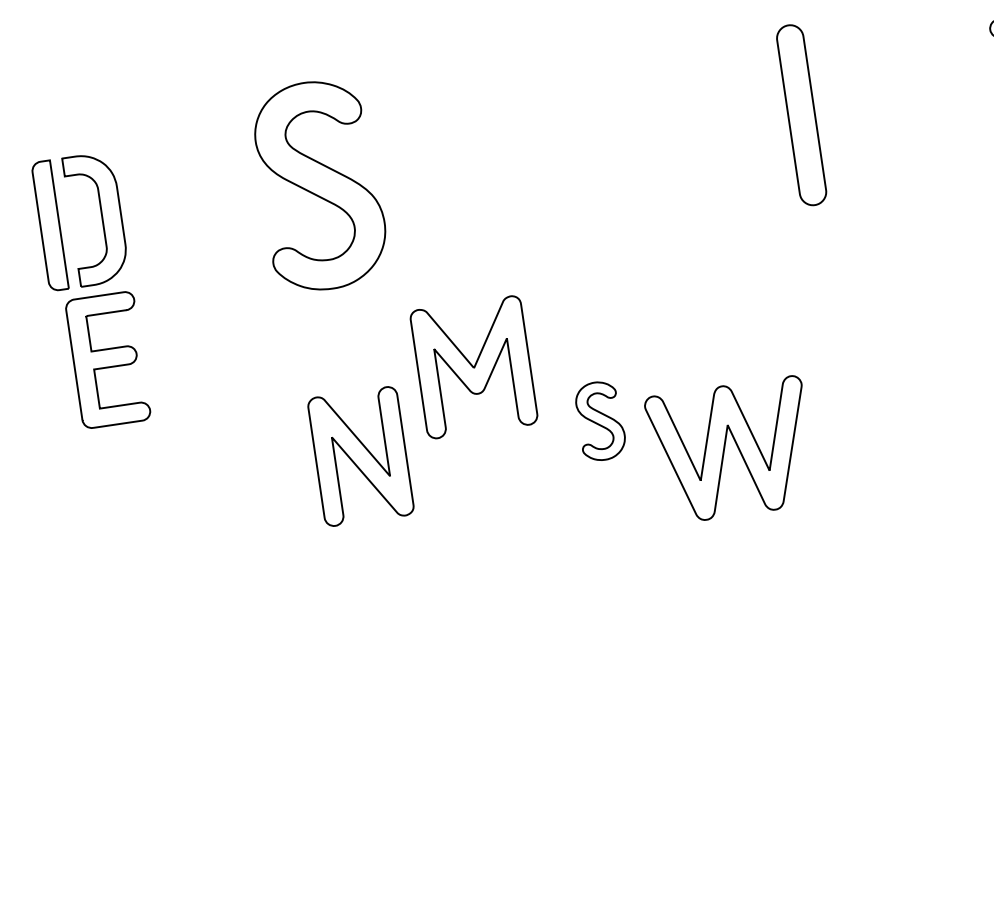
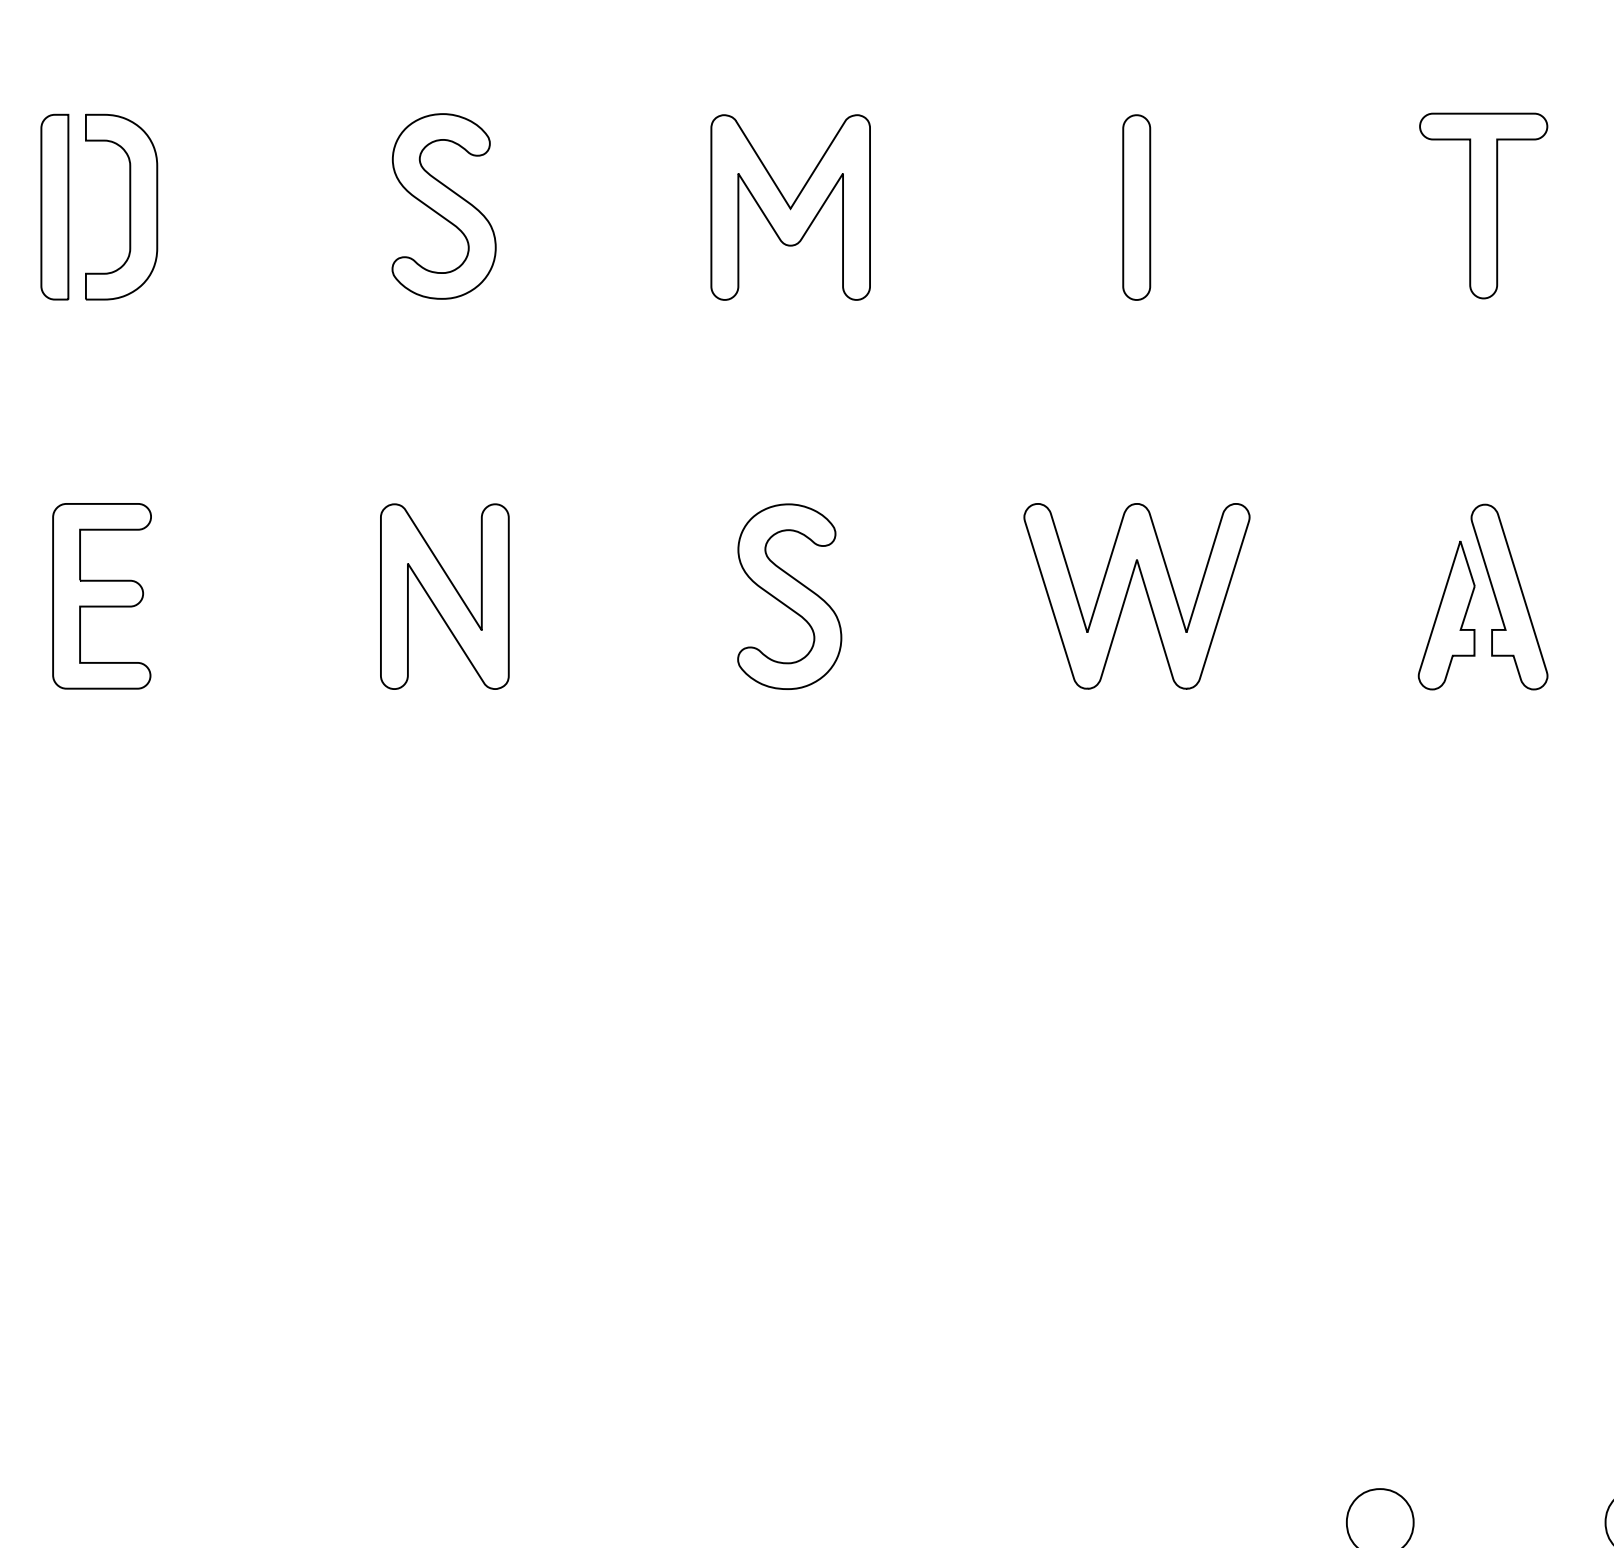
part: (801, 115) -> (1136, 207), size x0.71
part: (319, 185) -> (443, 206), size x0.62
part: (107, 360) -> (101, 596), moved
part: (473, 367) -> (790, 207), moved
part: (600, 421) -> (789, 596), size x1.67
part: (724, 450) -> (1127, 594), moved

